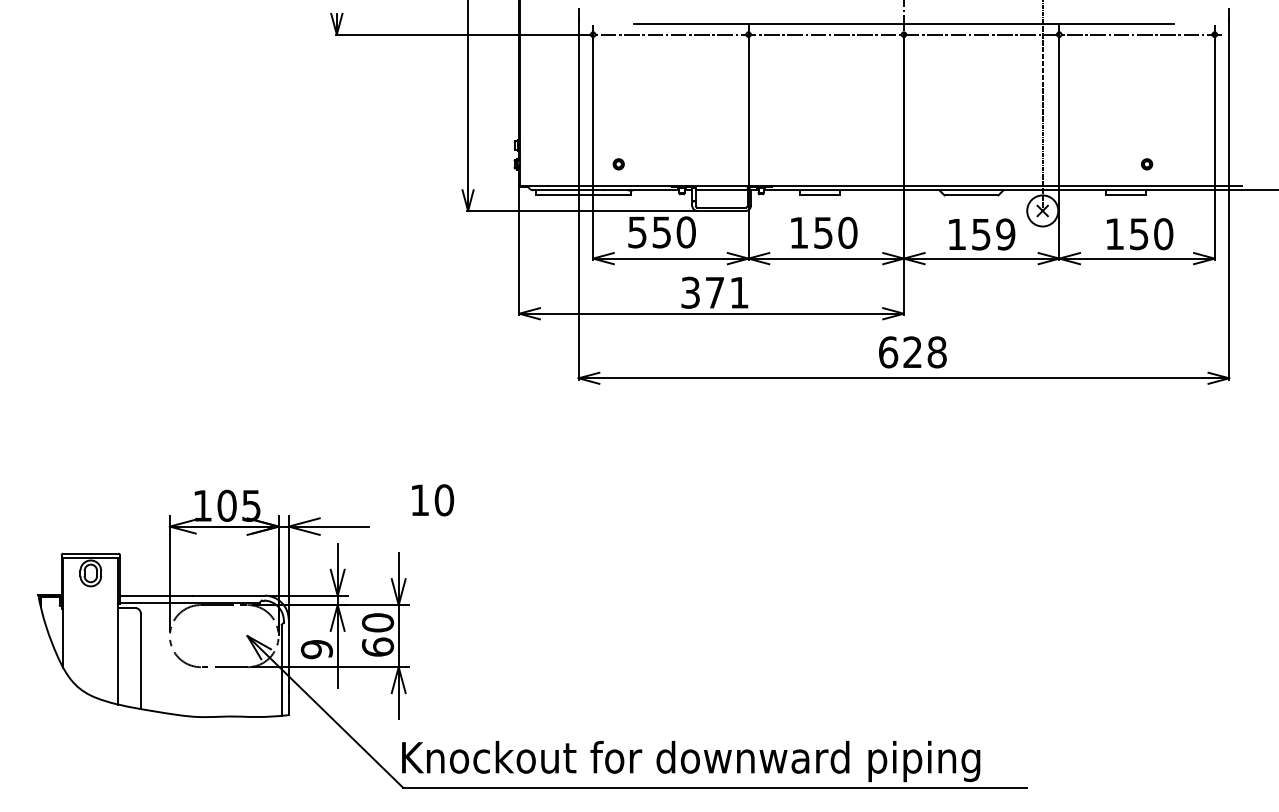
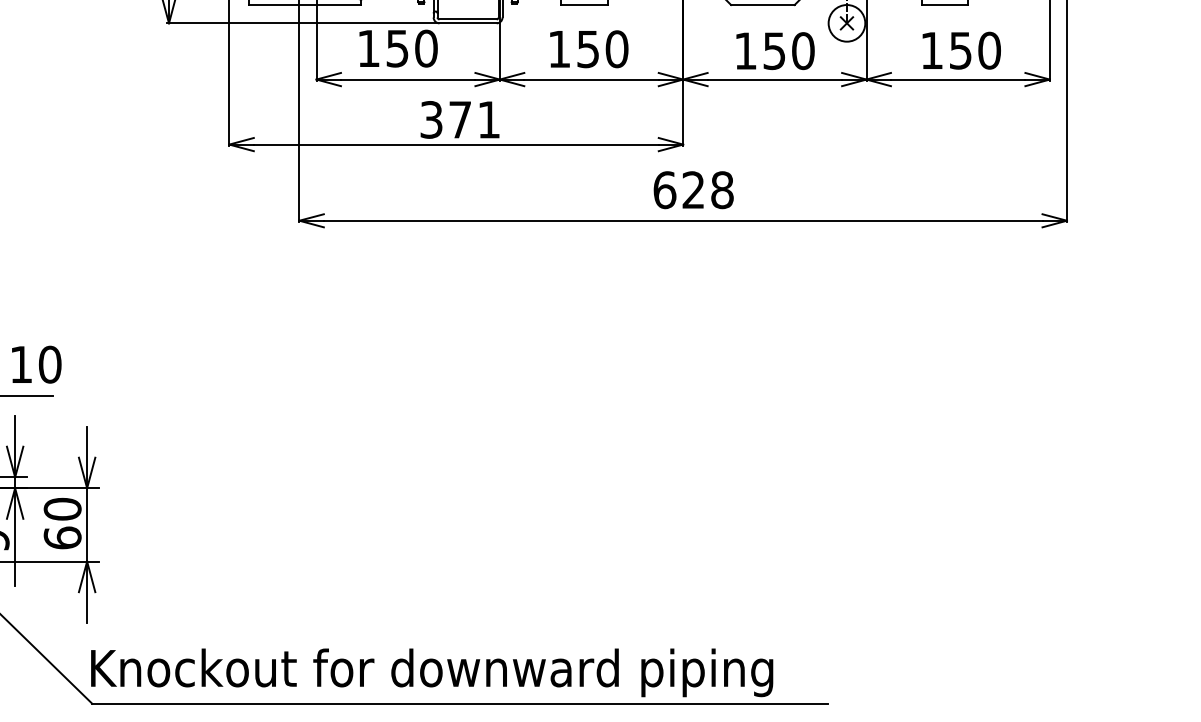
text: (637, 232) -> (368, 48), 550 -> 150
text: (1005, 234) -> (803, 51), 159 -> 150
text: (432, 500) -> (36, 364), moved

